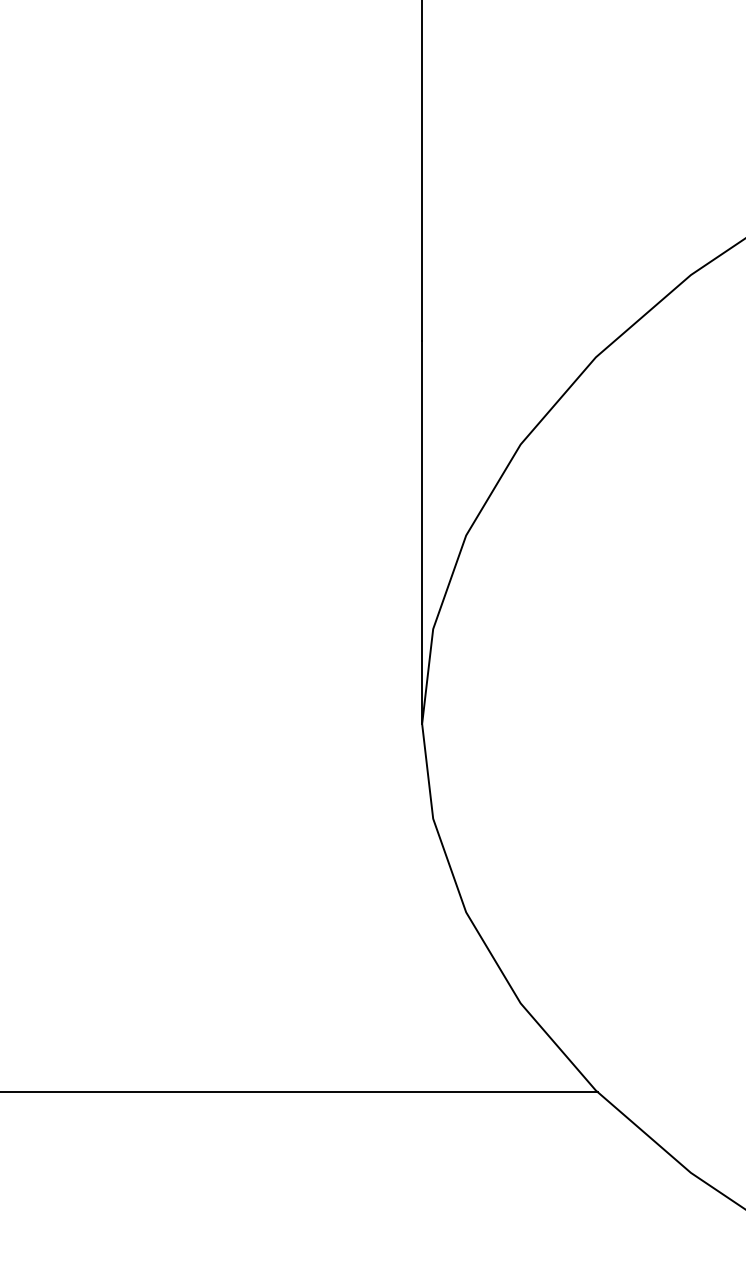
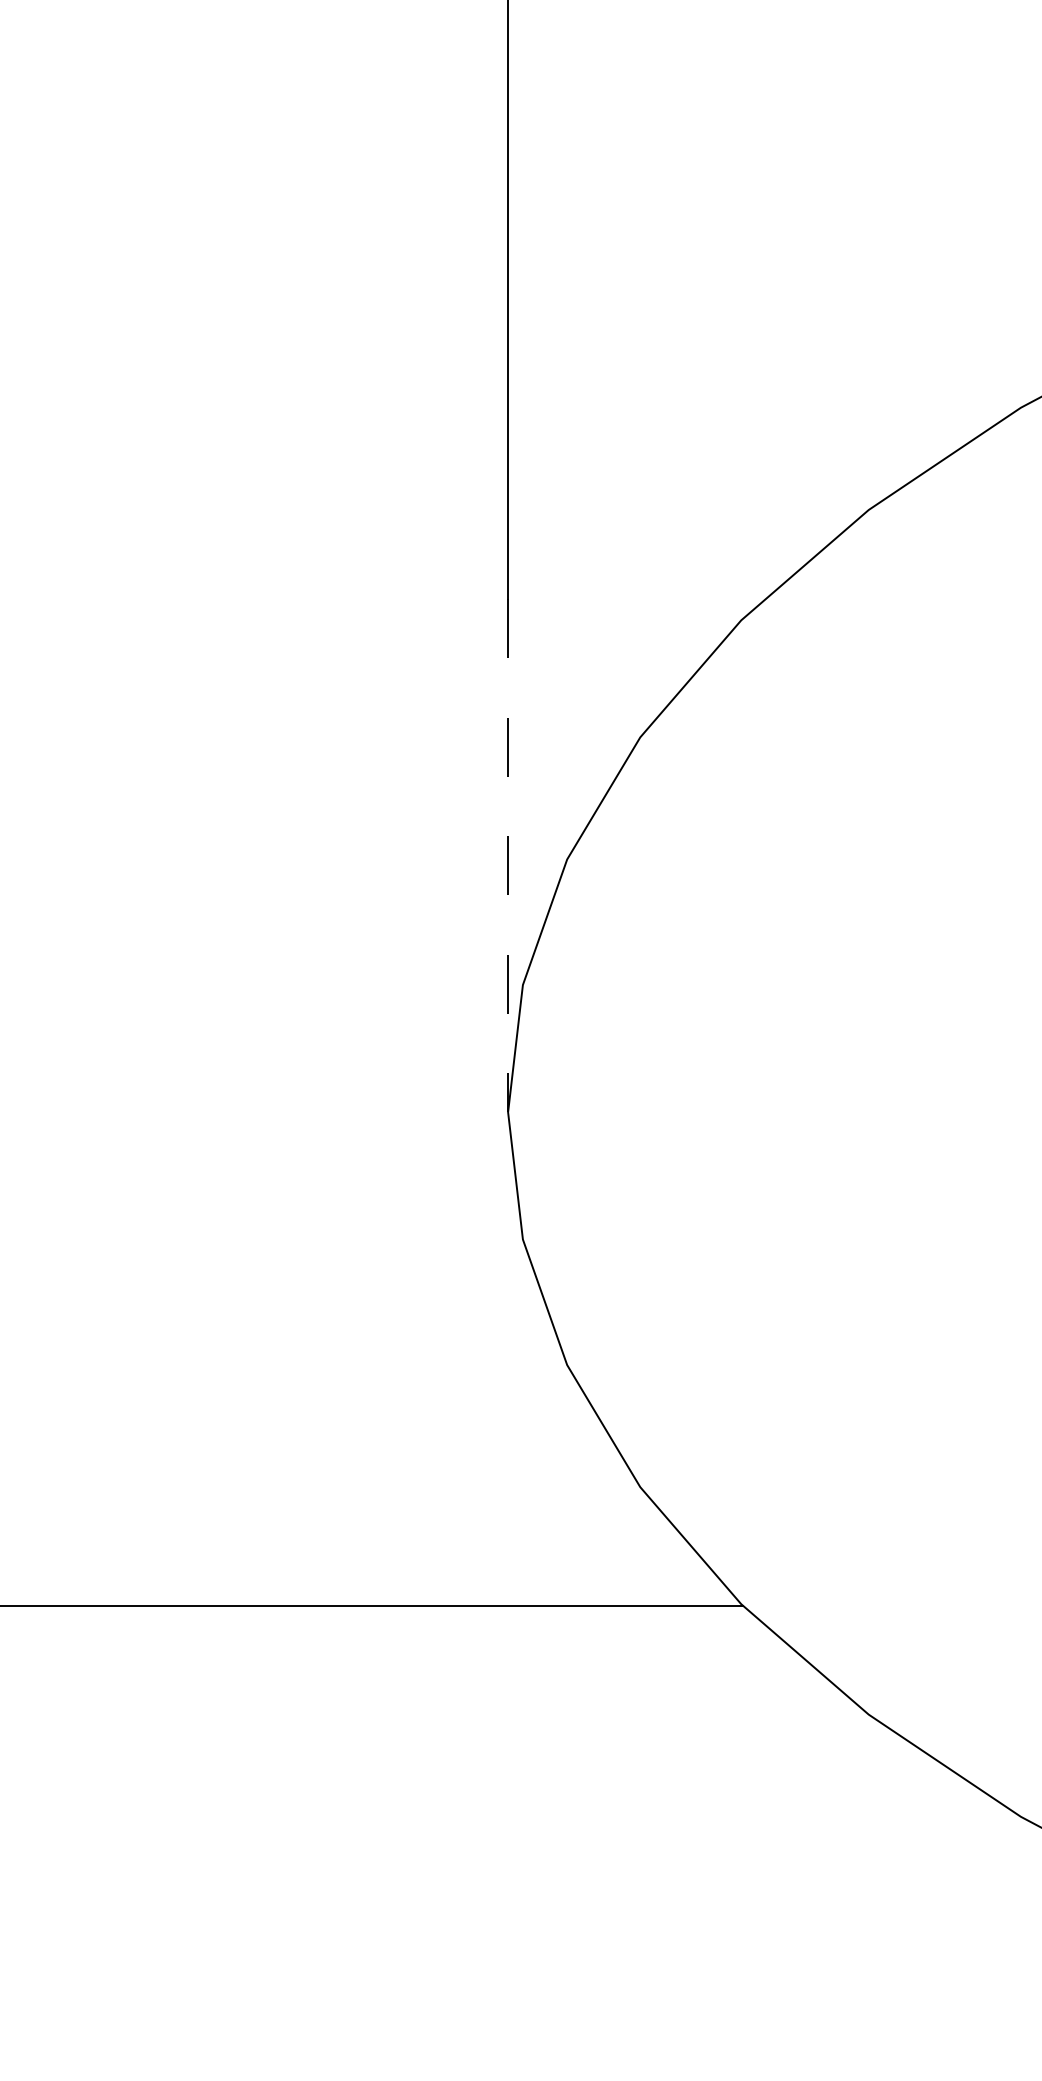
line: (422, 532) -> (508, 855), solid -> dashed

